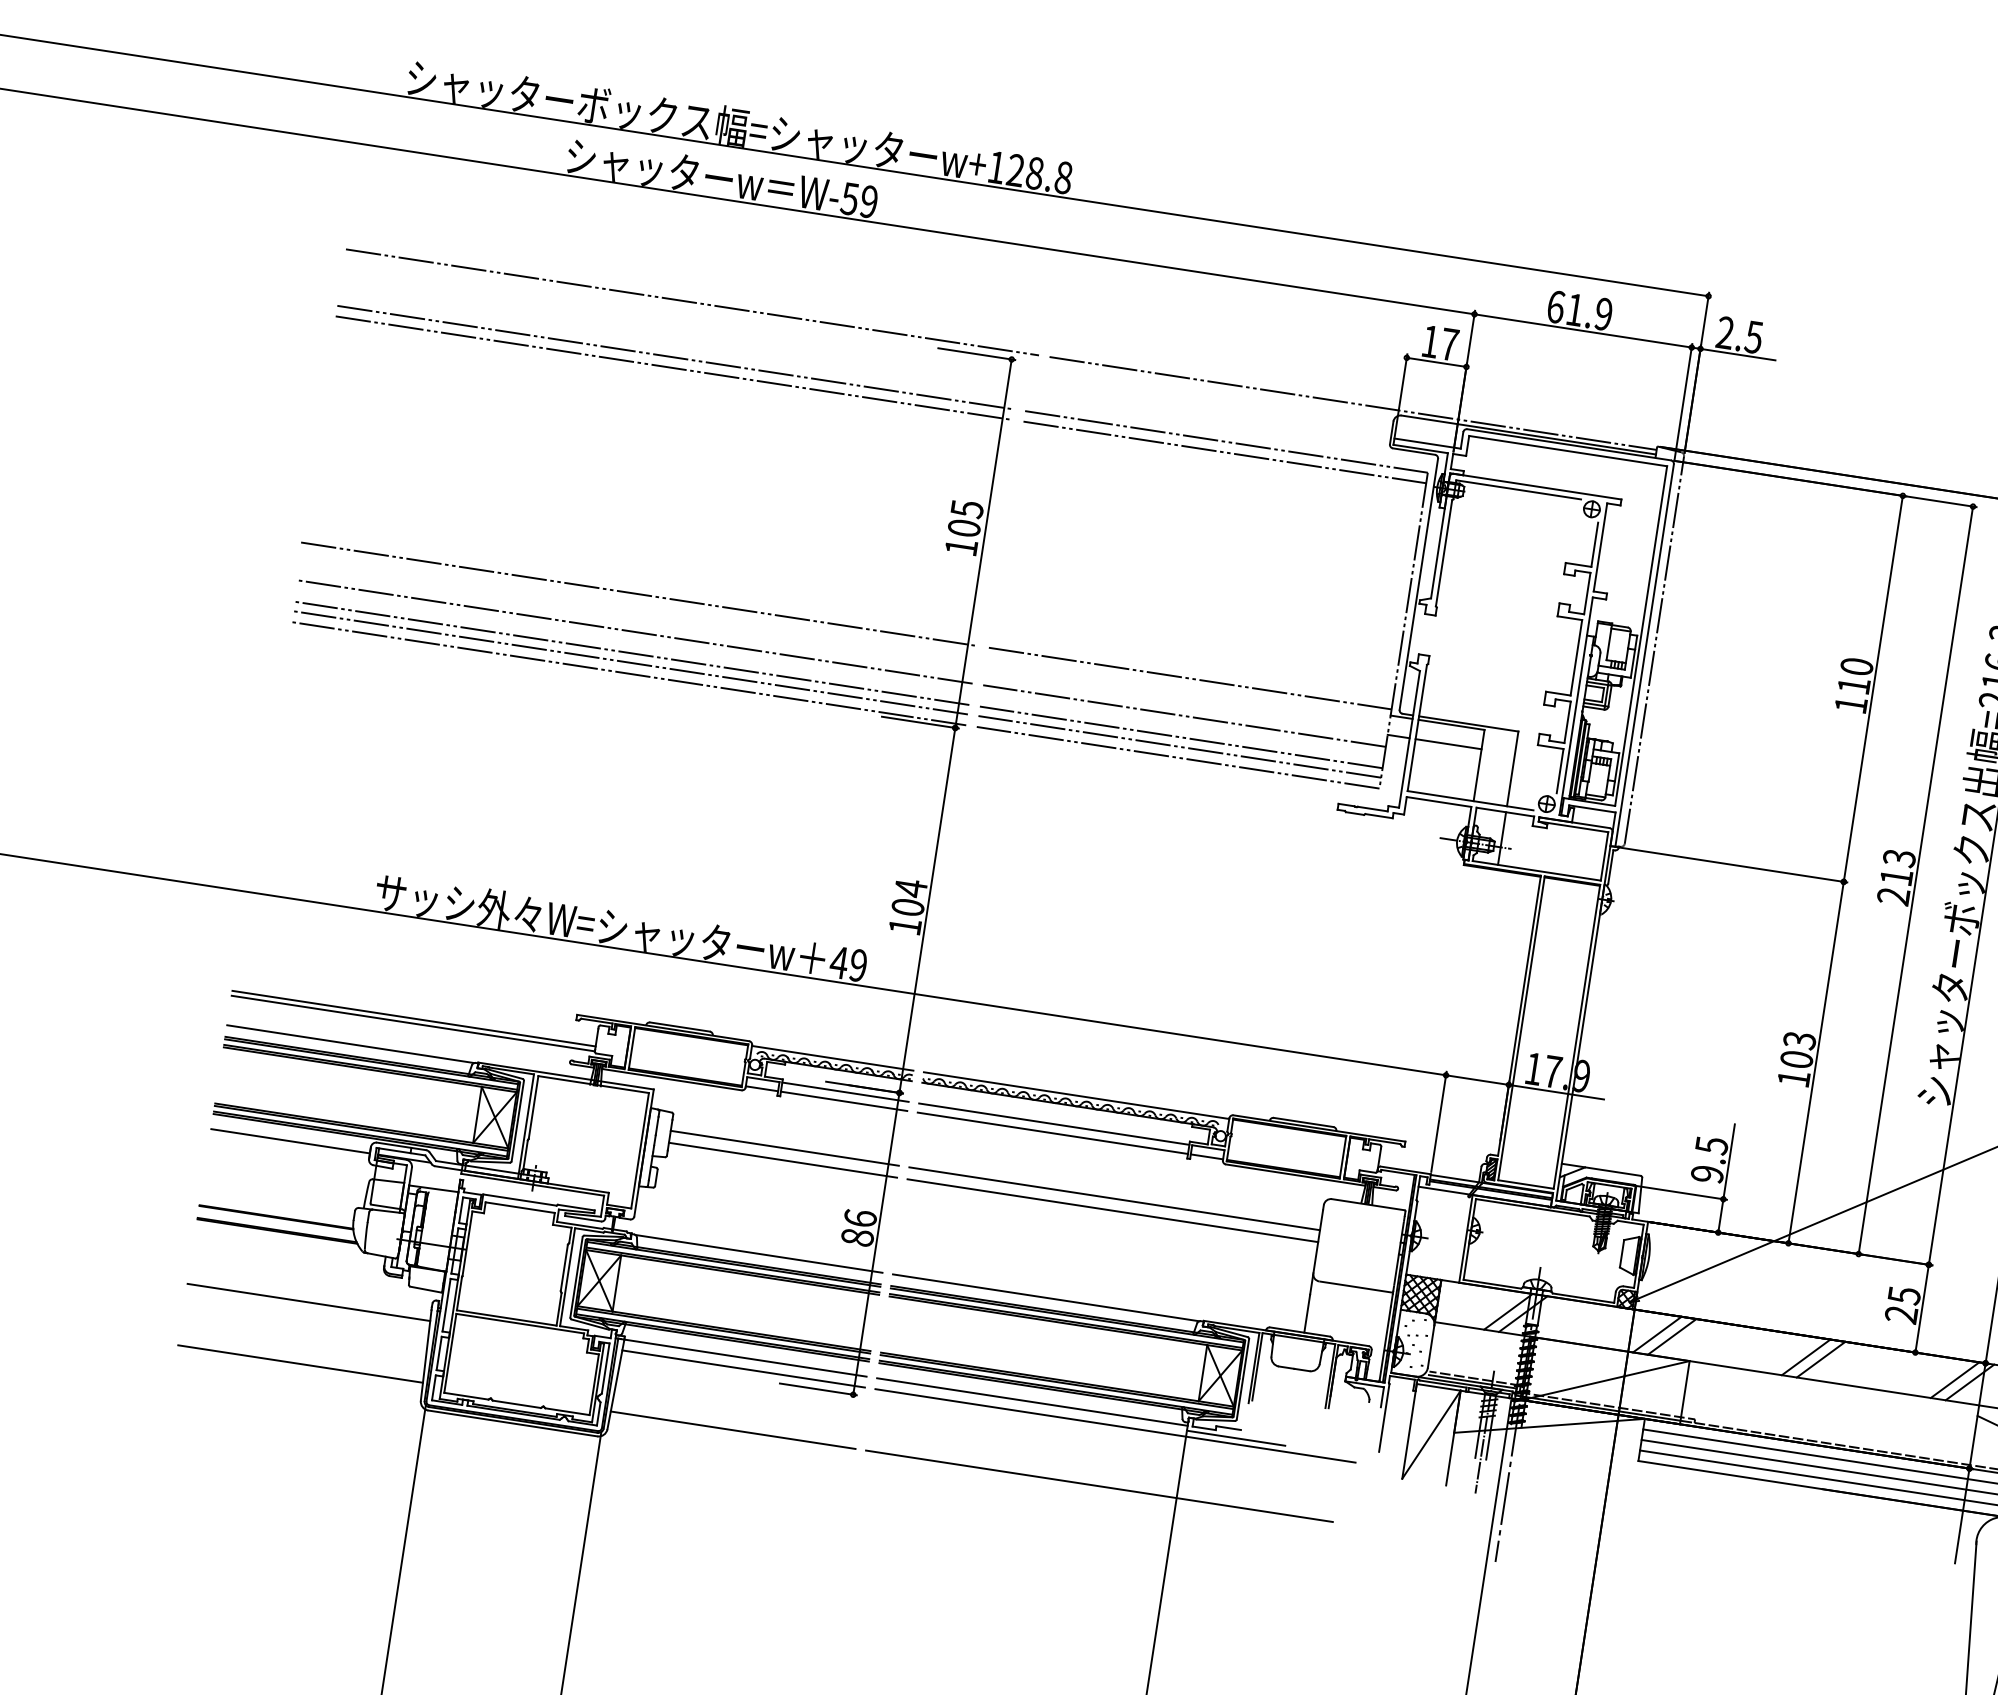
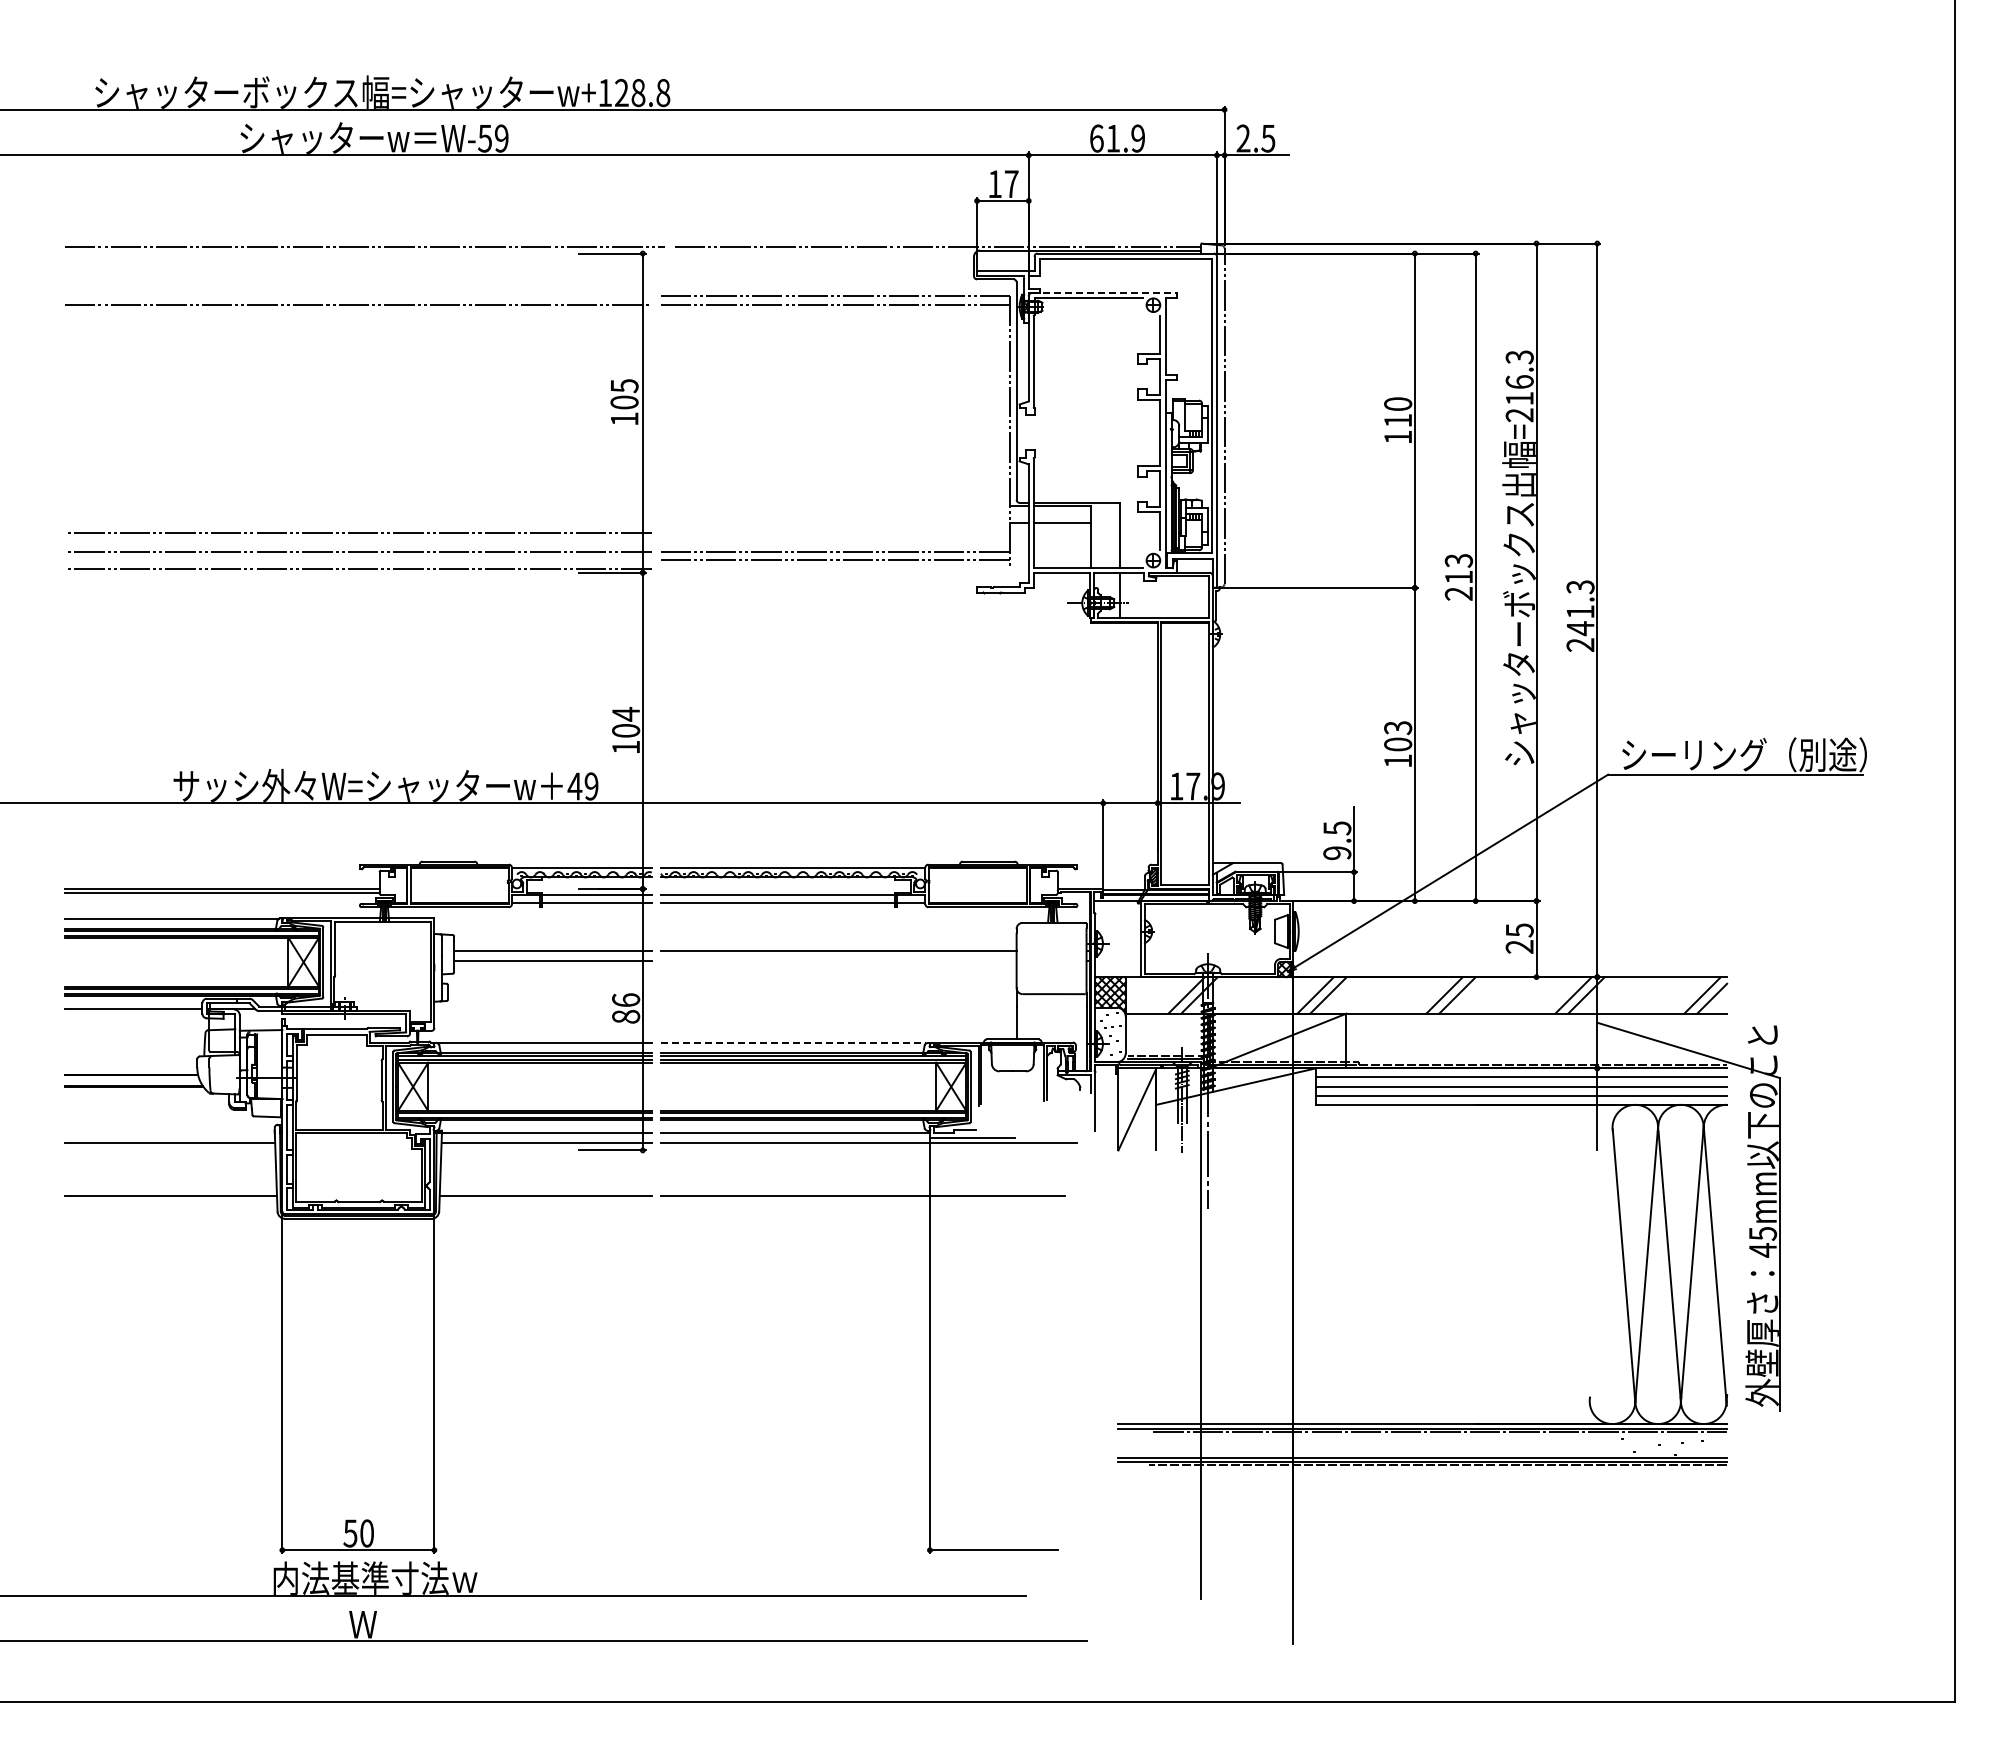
line: (676, 357) -> (358, 295), removed
line: (1537, 487) -> (1104, 293), solid -> dashed
line: (639, 594) -> (358, 500), removed
line: (629, 662) -> (358, 559), removed
line: (1189, 678) -> (834, 500), removed
line: (1183, 716) -> (834, 533), removed
line: (1177, 758) -> (834, 569), removed
line: (1112, 1211) -> (838, 961), removed
line: (1046, 1297) -> (793, 1043), solid -> dashed

